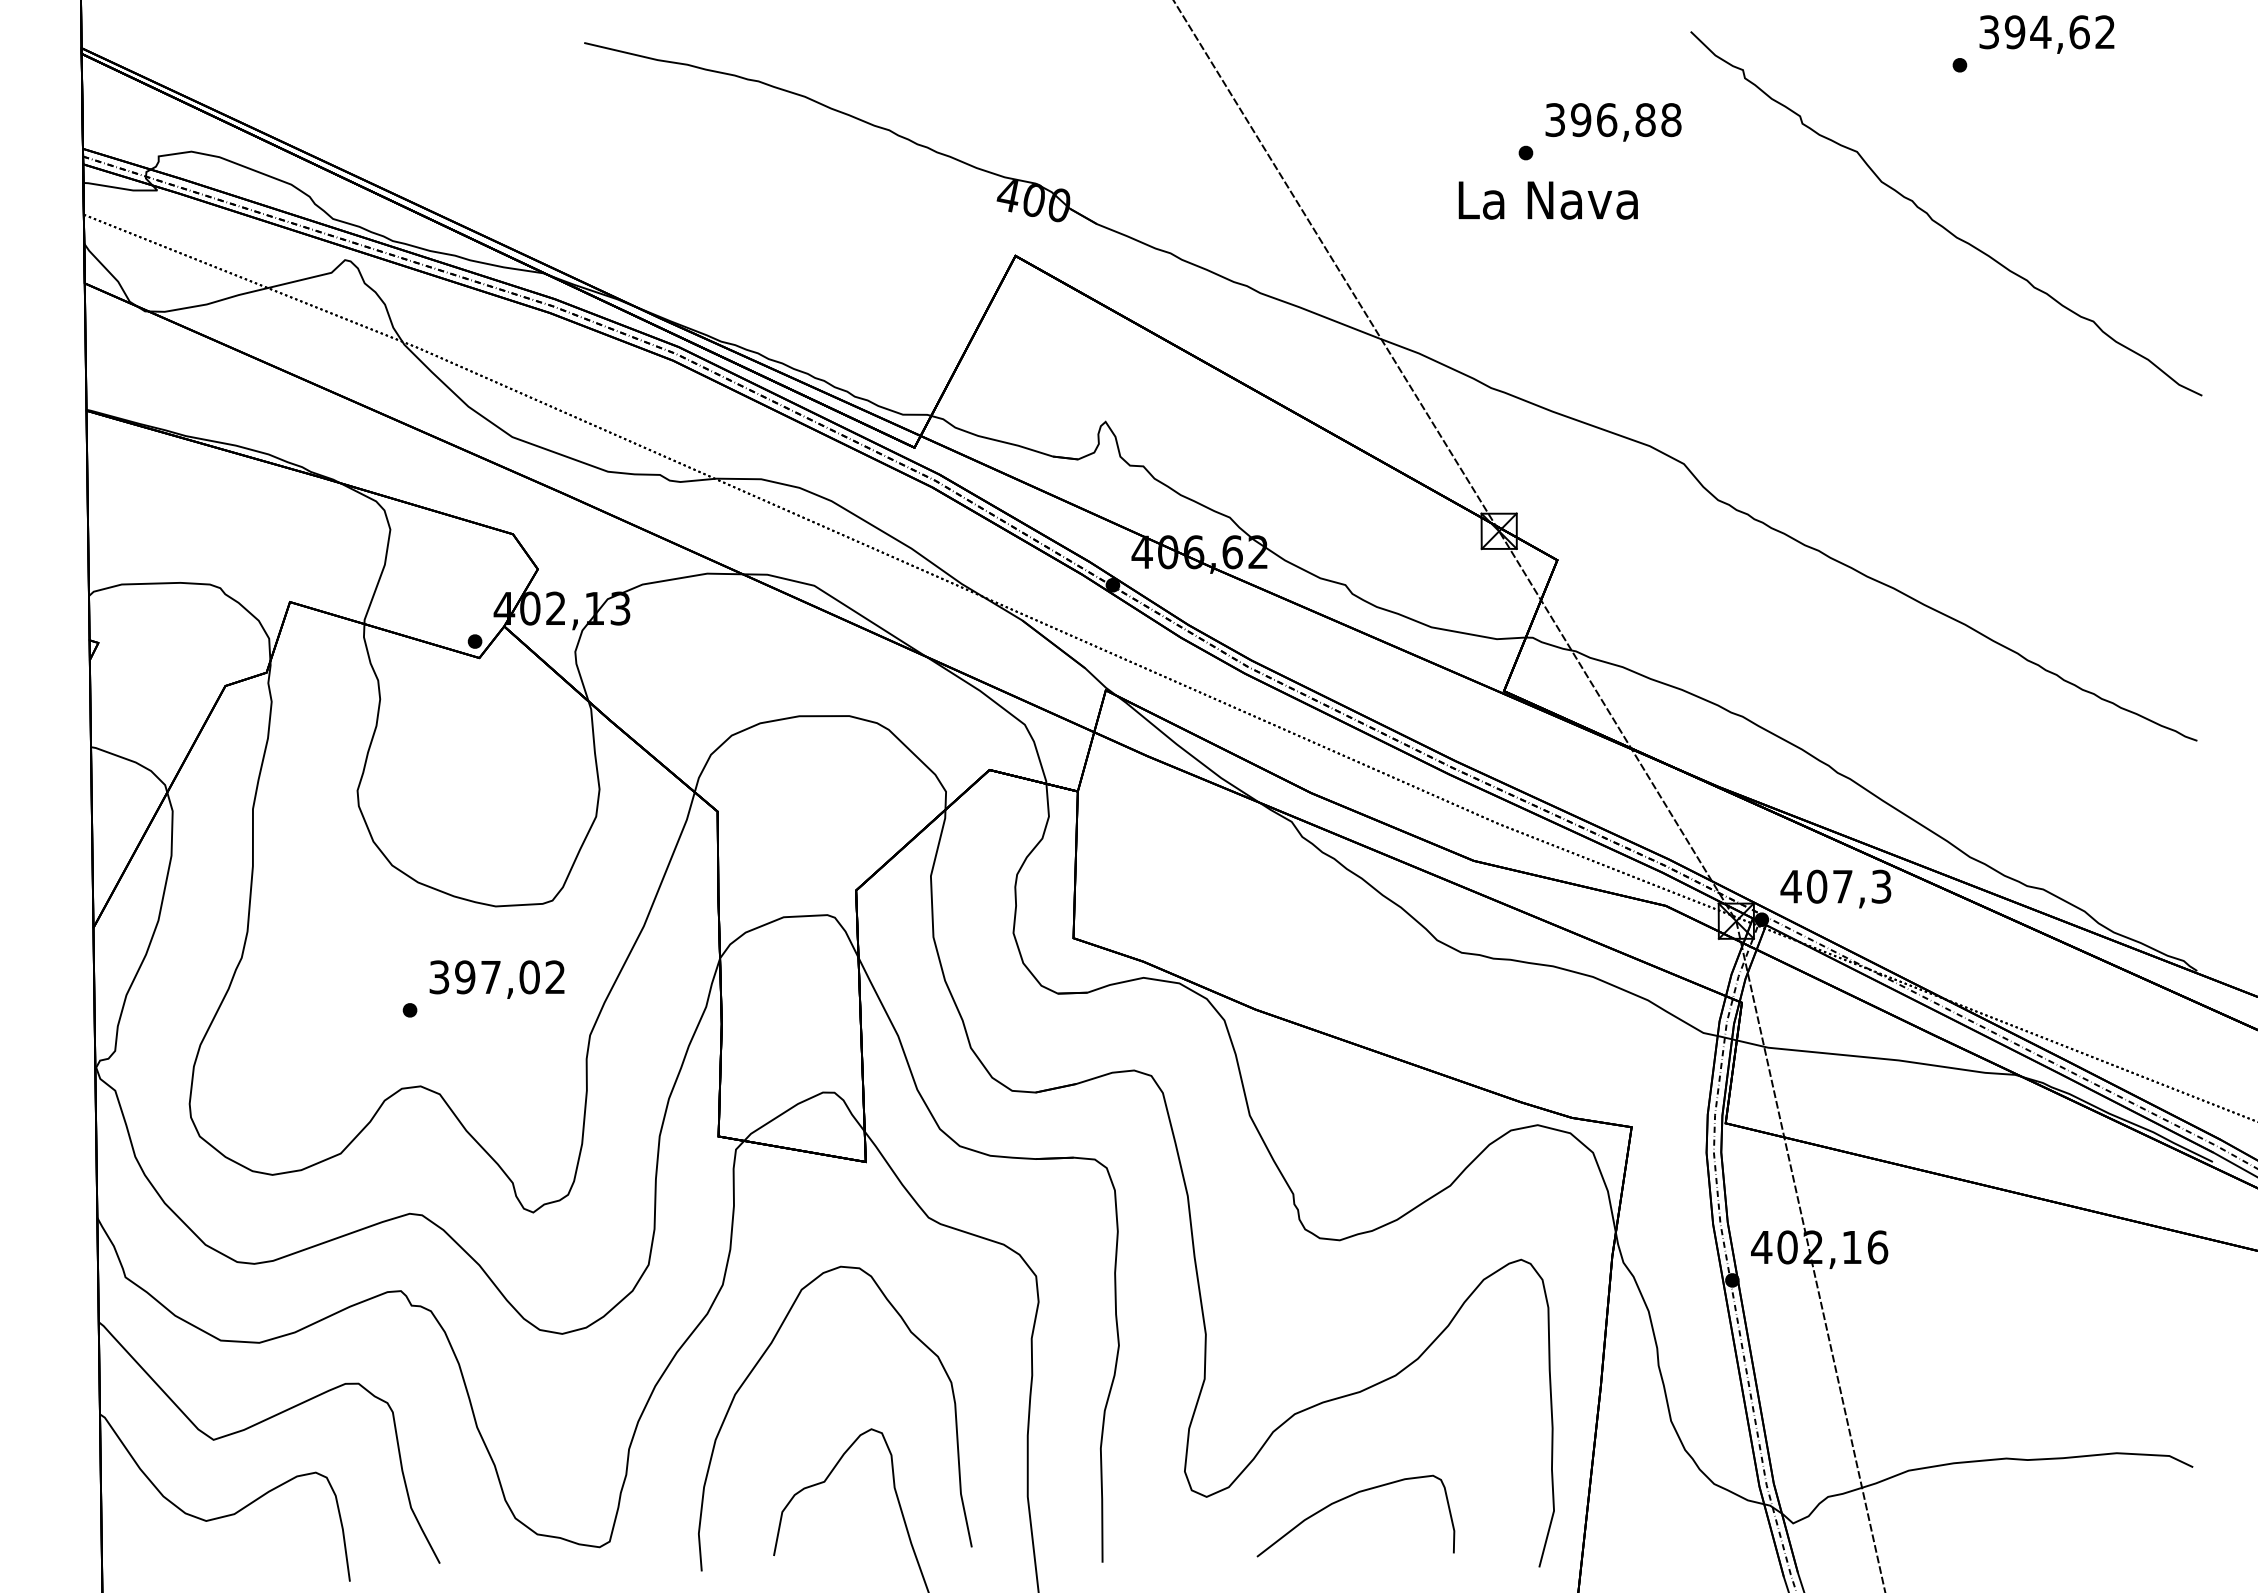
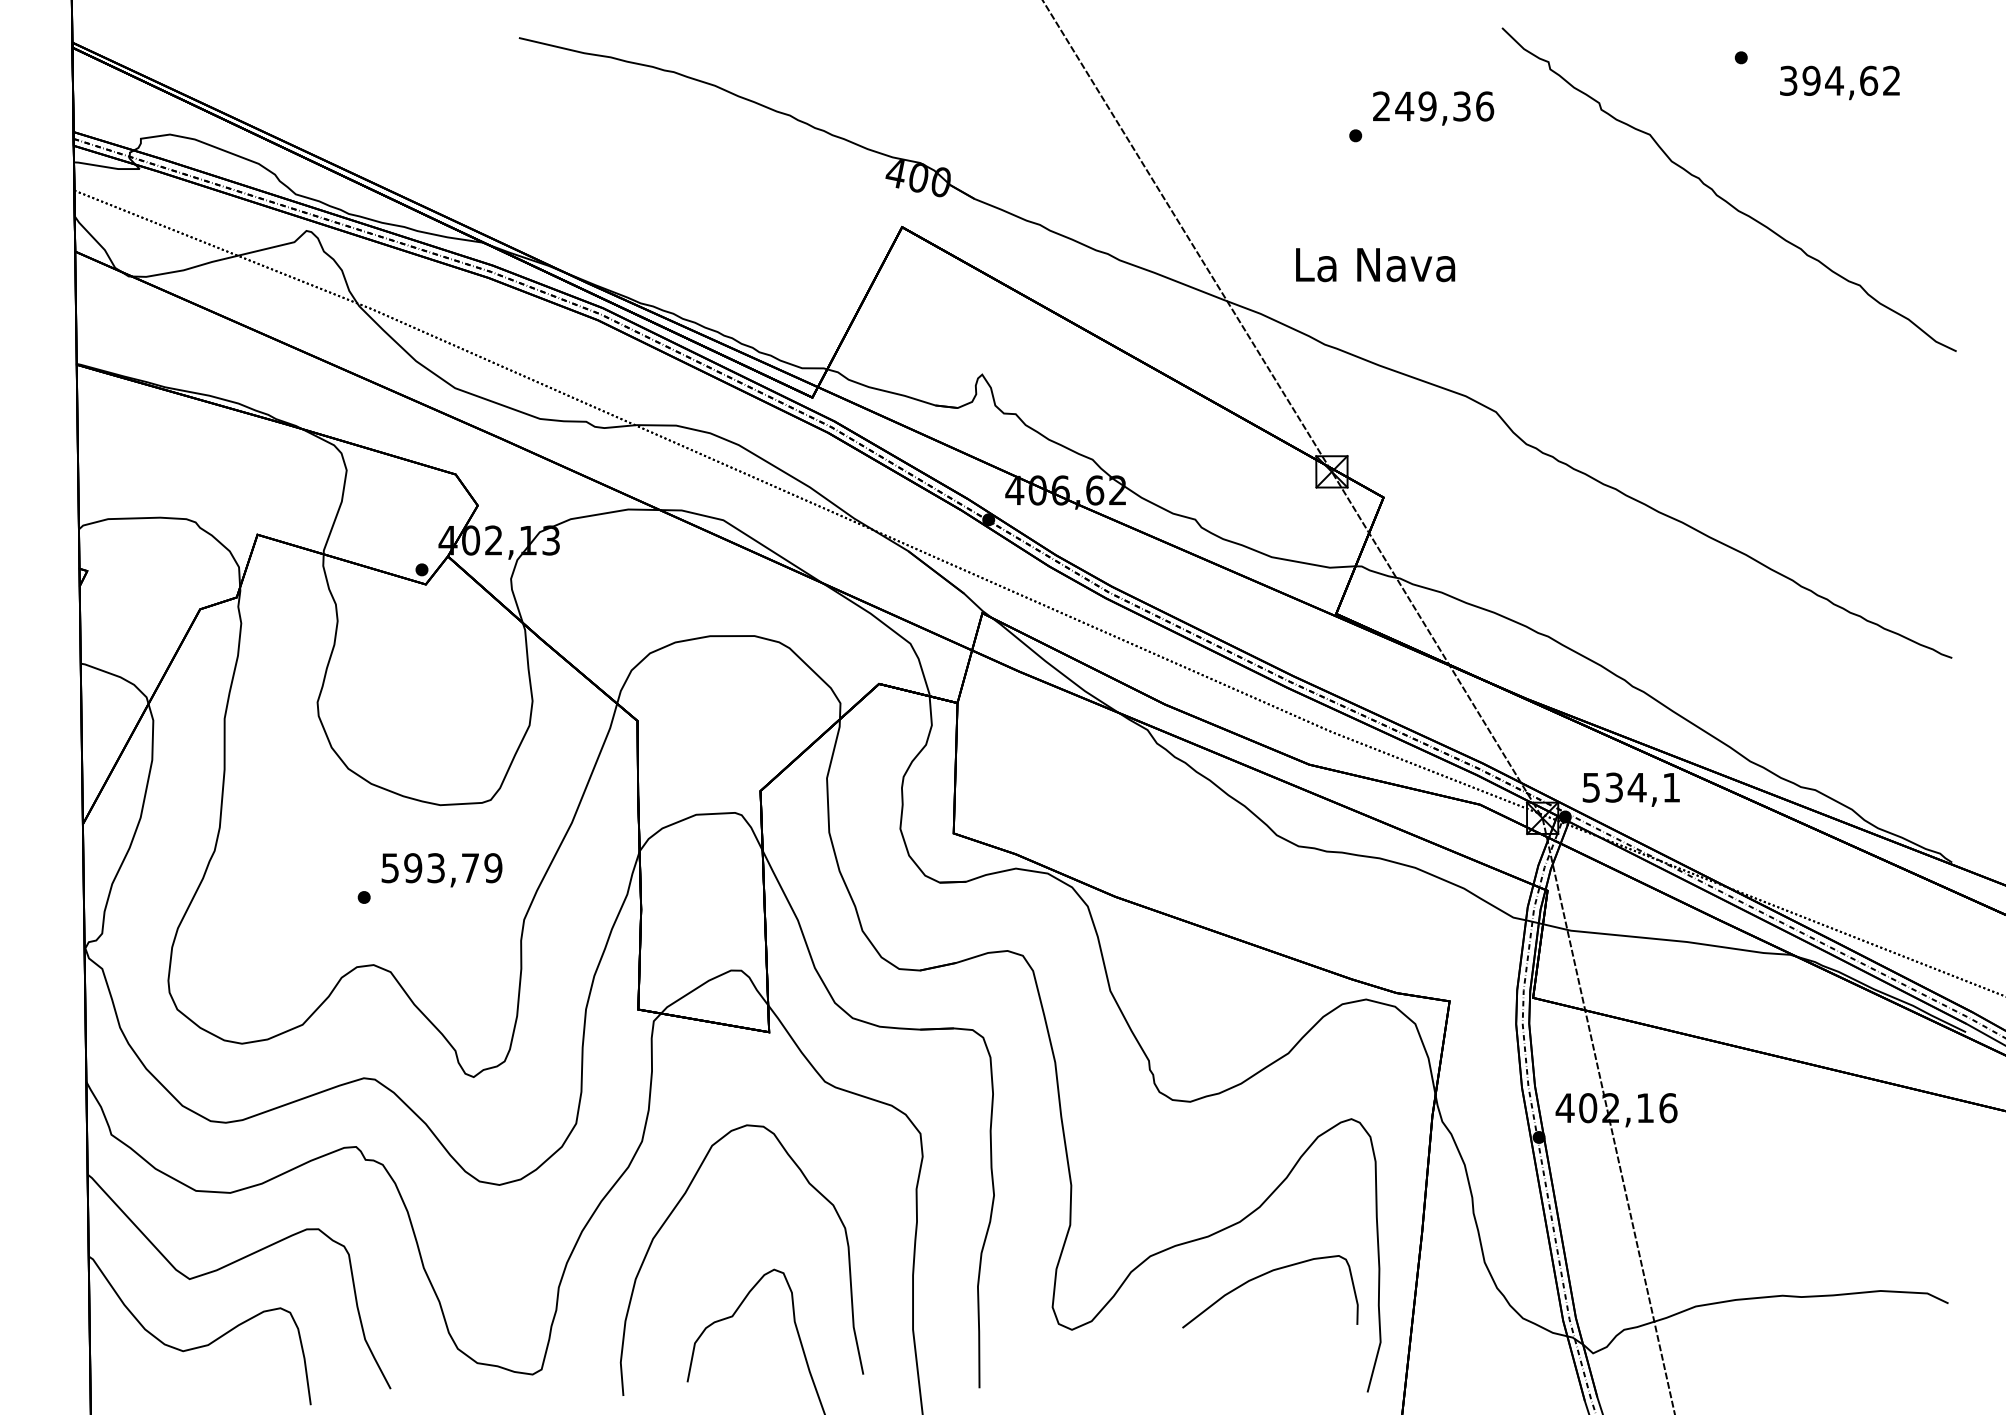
text: (2046, 34) -> (1839, 82), moved
text: (1613, 120) -> (1433, 106), 396,88 -> 249,36
text: (1547, 200) -> (1374, 265), moved
text: (1835, 886) -> (1630, 787), 407,3 -> 534,1
text: (497, 977) -> (441, 868), 397,02 -> 593,79
curve: (1349, 1497) -> (1264, 1275), moved

